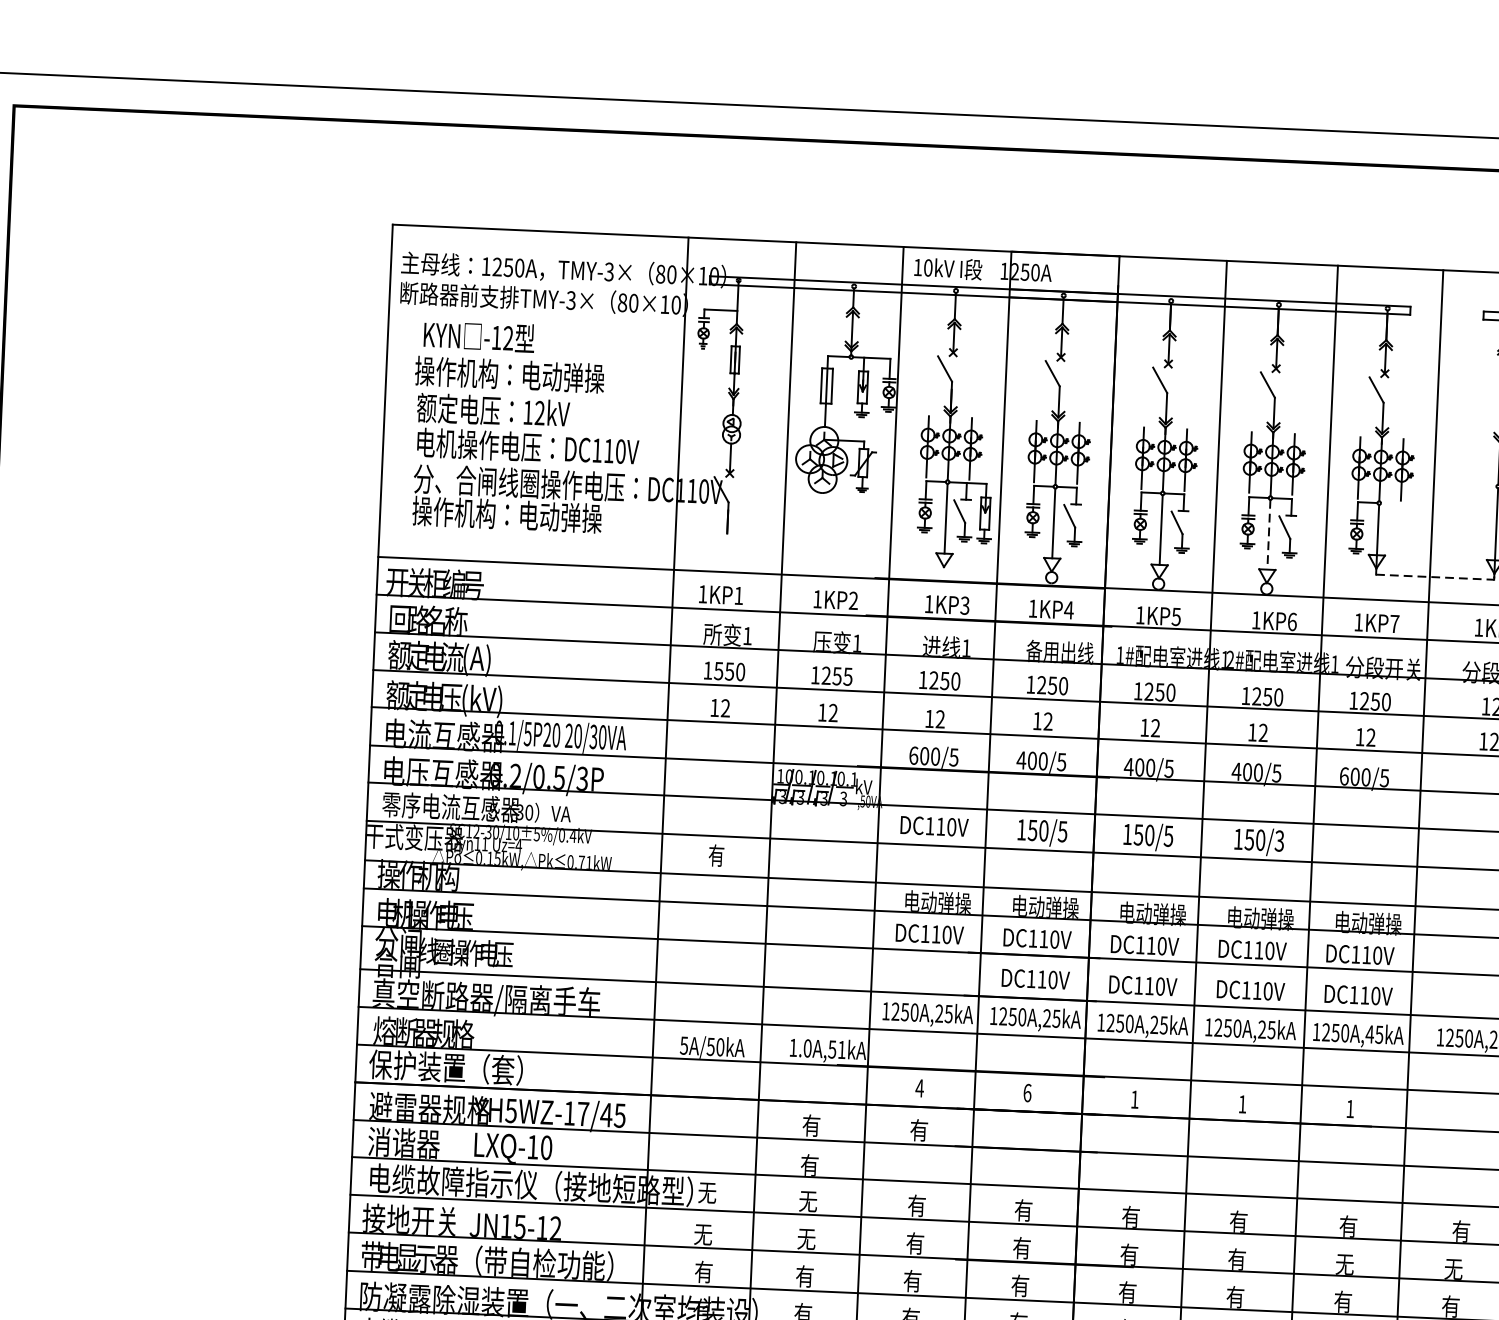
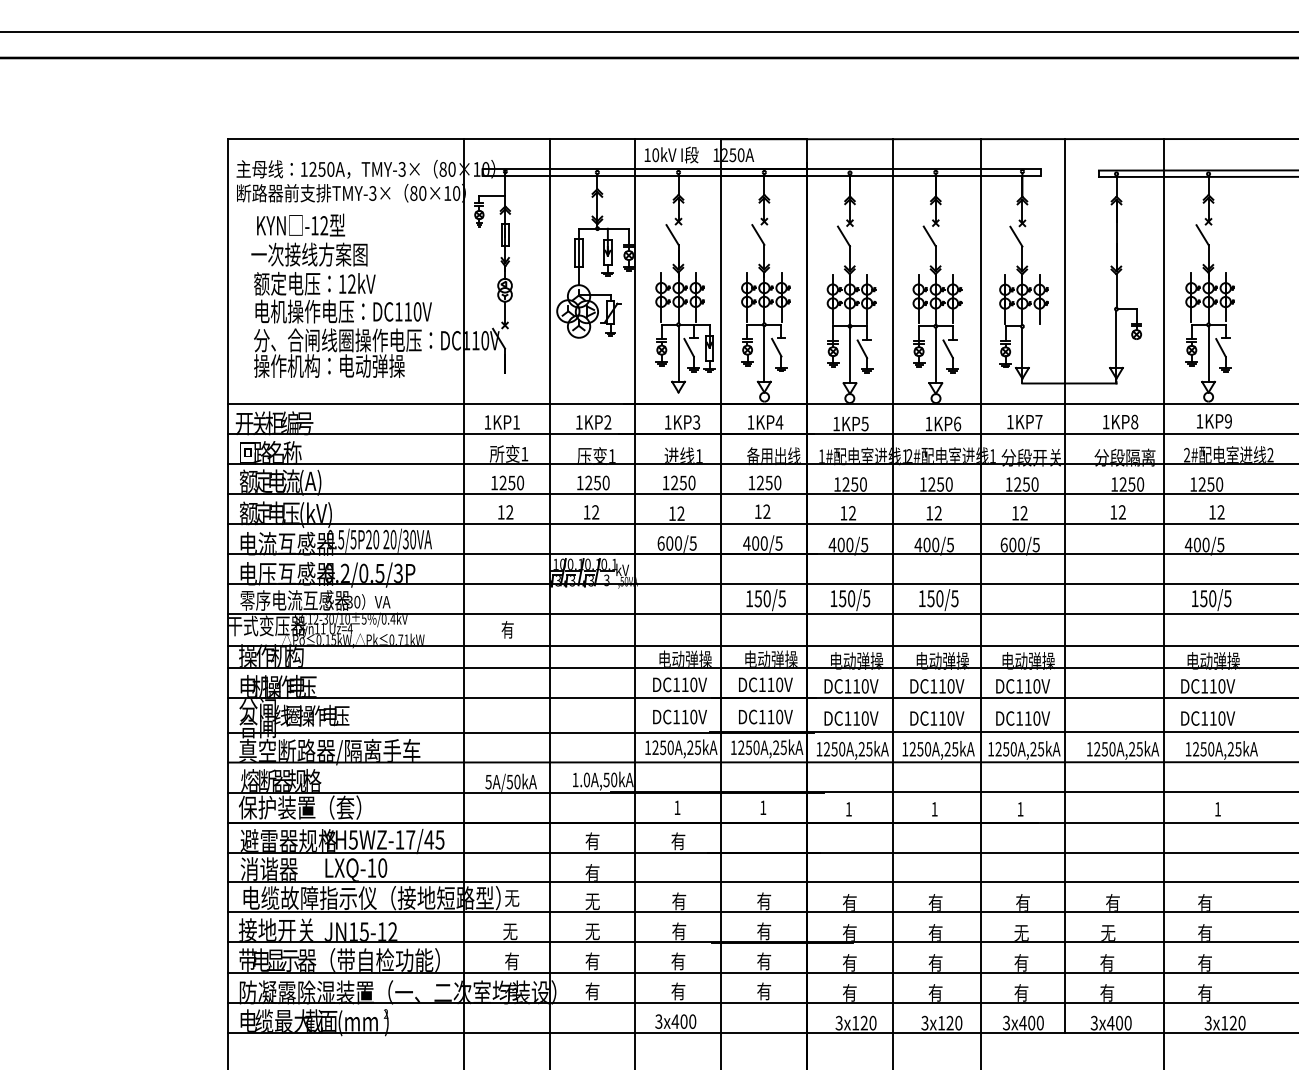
text: (509, 374) -> (326, 254), 操作机构：电动弹操 -> 一次接线方案图
line: (1268, 534) -> (935, 355), dashed -> solid
line: (1435, 577) -> (1069, 383), dashed -> solid
text: (718, 670) -> (502, 482), 1550 -> 1250
text: (847, 676) -> (605, 482), 1255 -> 1250
text: (512, 733) -> (341, 539), 0.1/5P20 -> 0.5/5P20
text: (933, 825) -> (679, 716), moved
text: (1279, 840) -> (954, 598), 150/3 -> 150/5
text: (1369, 1034) -> (1033, 749), 1250A,45kA -> 1250A,25kA
text: (842, 1049) -> (614, 779), 1.0A,51kA -> 1.0A,50kA
text: (919, 1087) -> (677, 807), 4 -> 1
text: (1027, 1092) -> (763, 807), 6 -> 1

